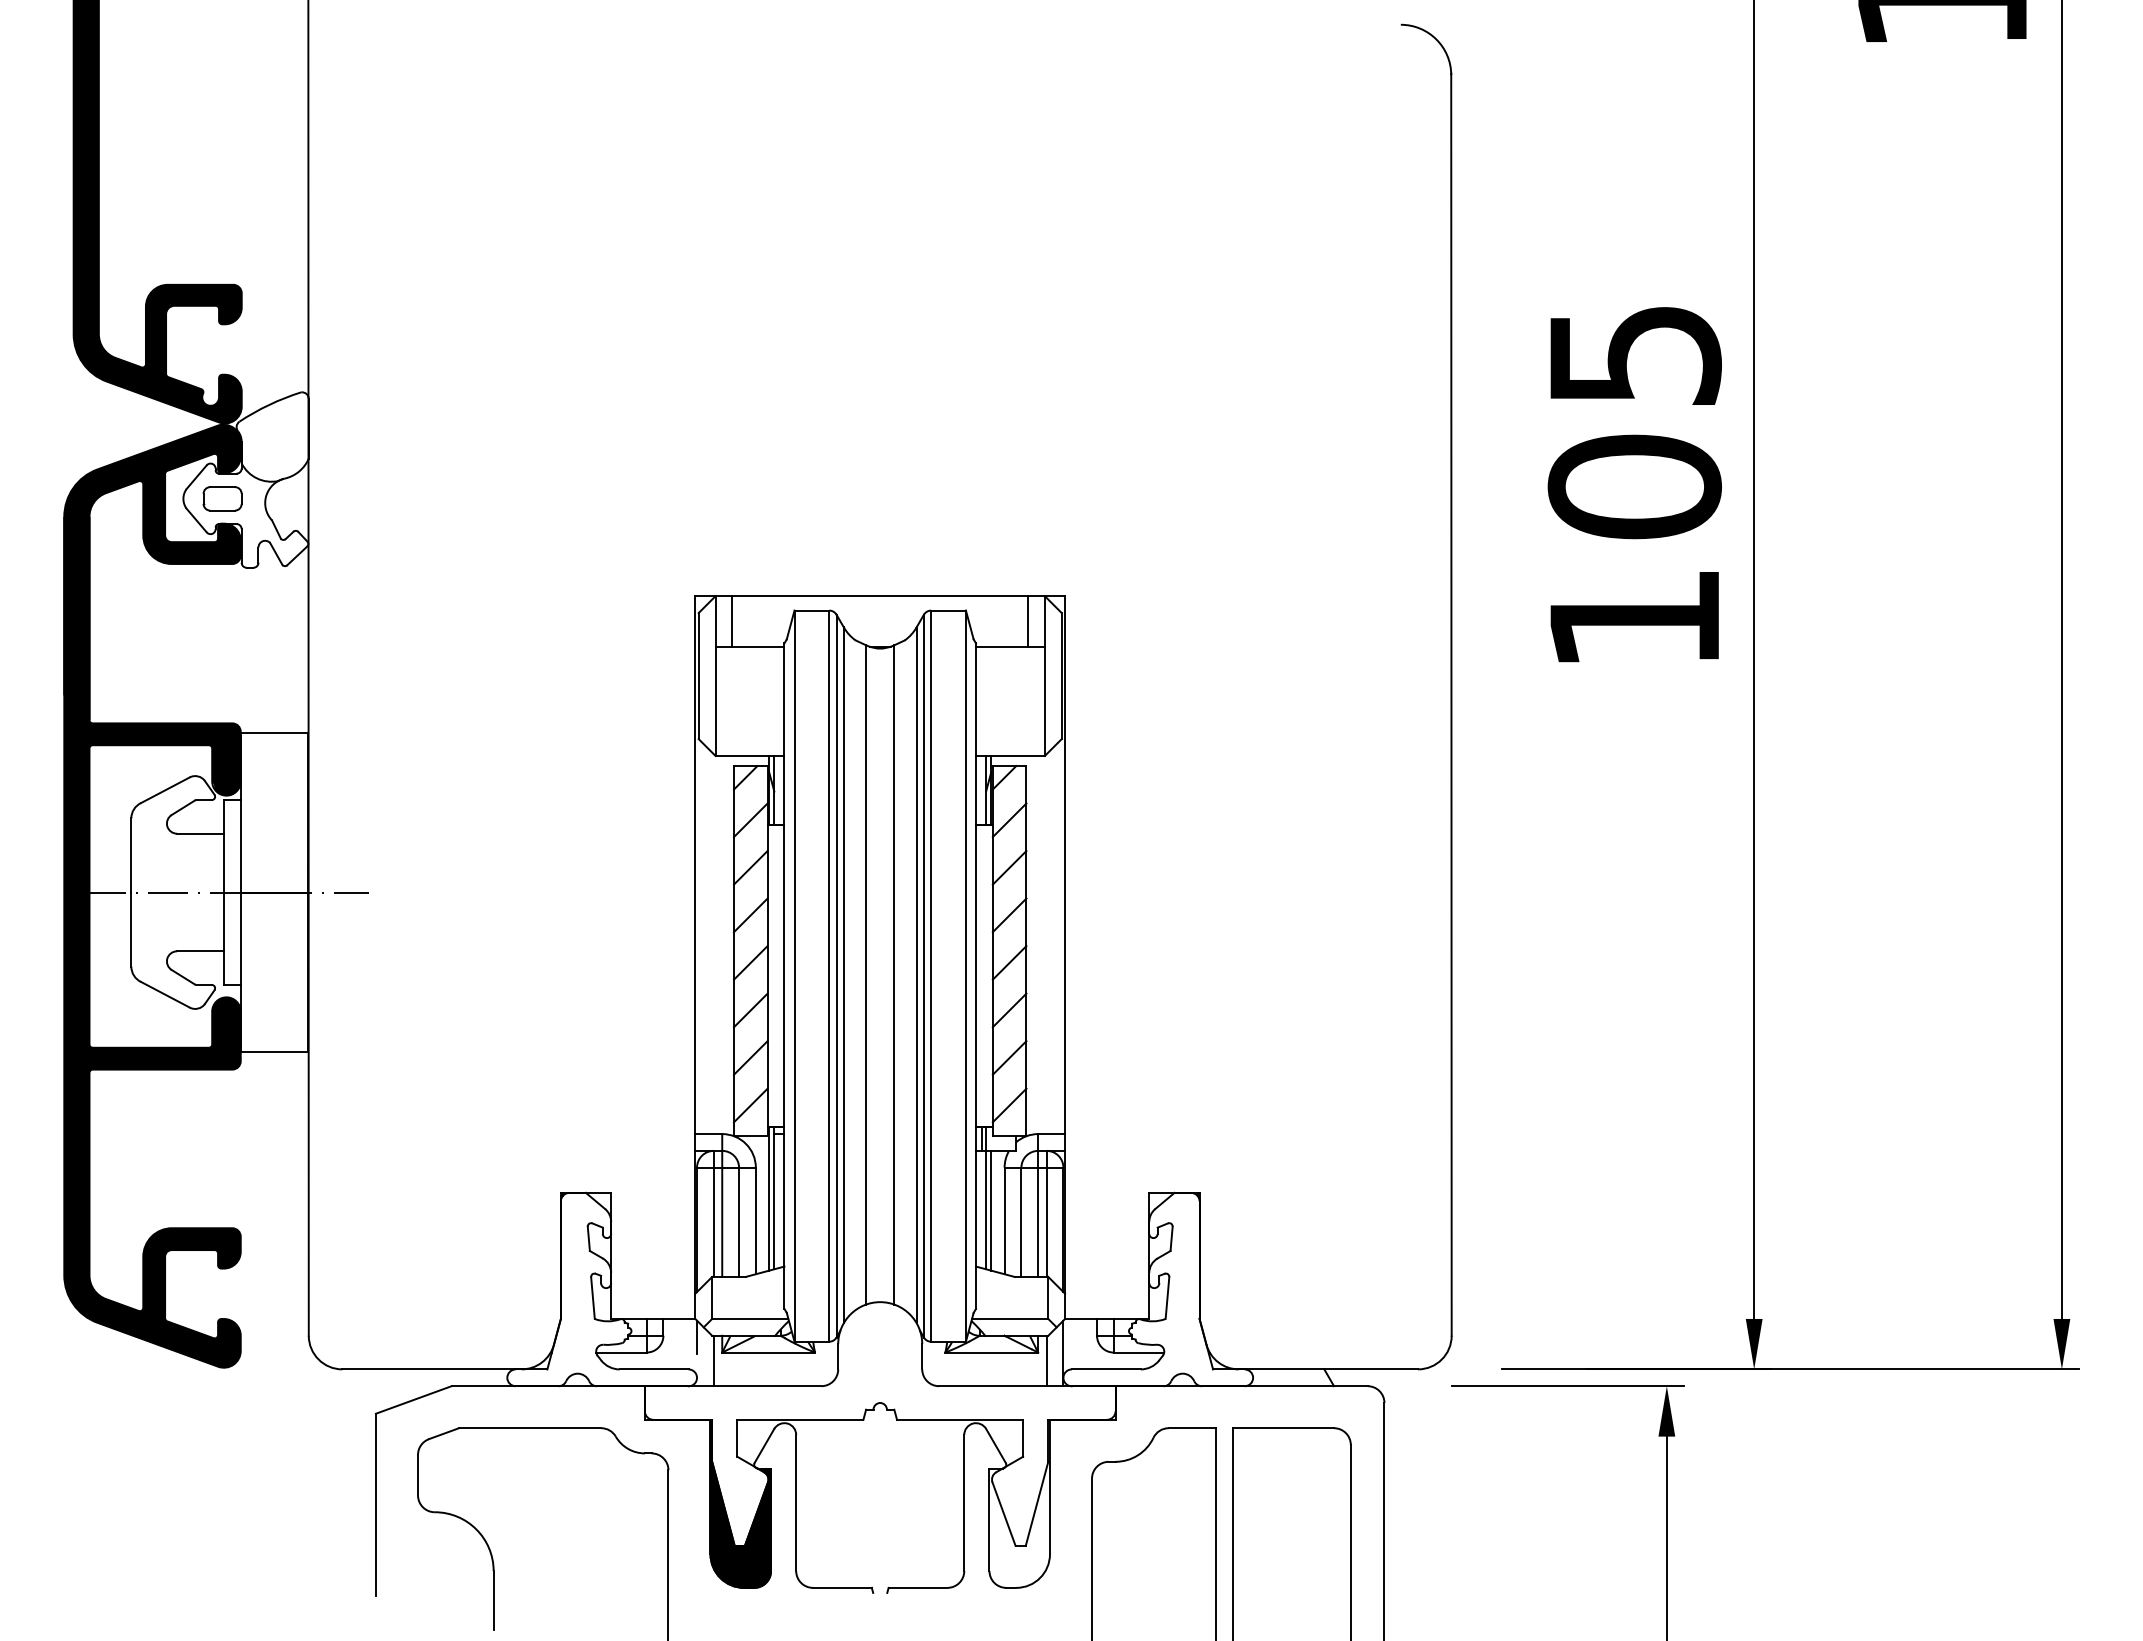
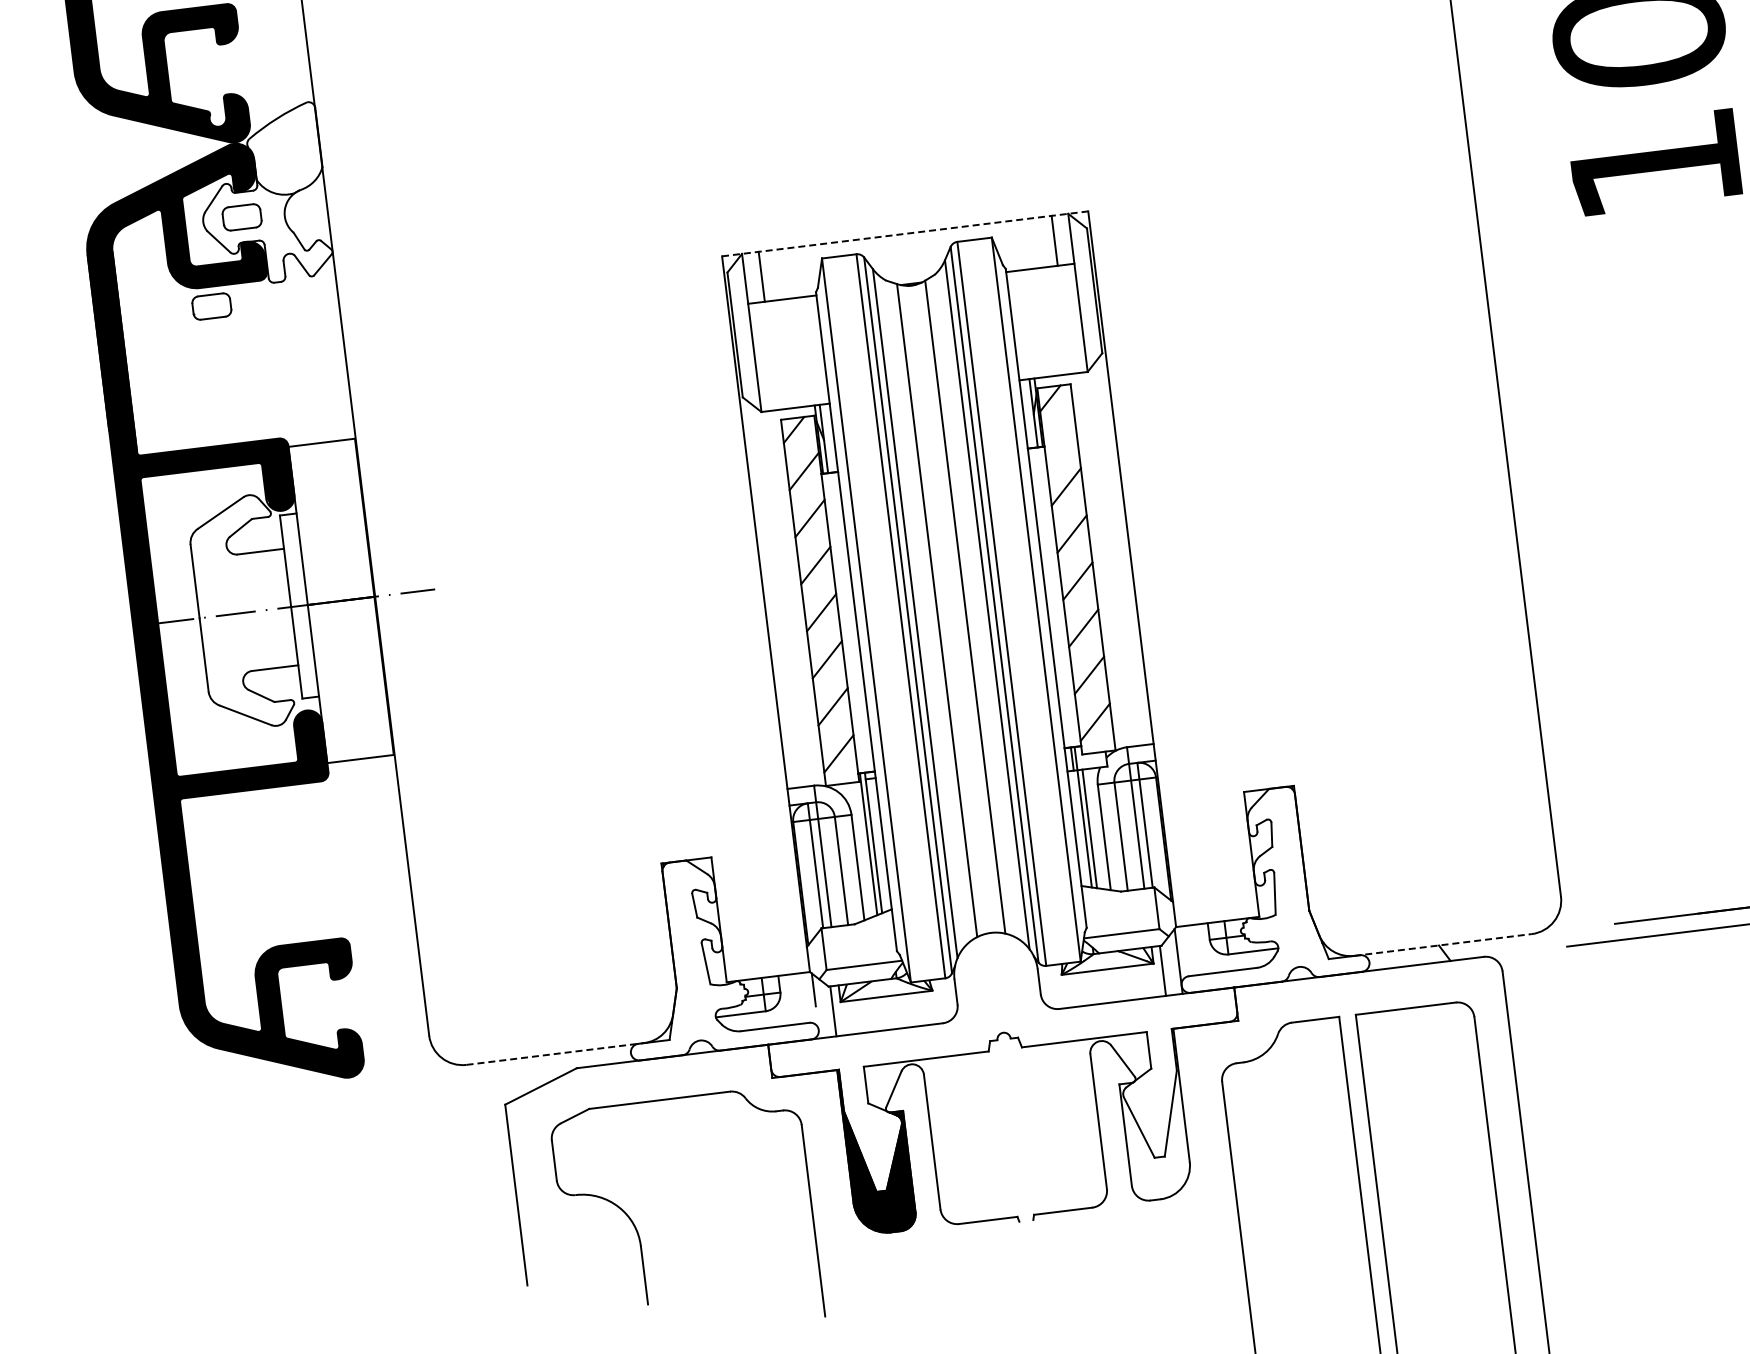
part: (181, 583) -> (211, 306), added
line: (880, 596) -> (905, 234), solid -> dashed
line: (1009, 820) -> (1060, 440), removed
line: (431, 1369) -> (554, 1054), solid -> dashed
line: (1328, 1369) -> (1443, 945), solid -> dashed

